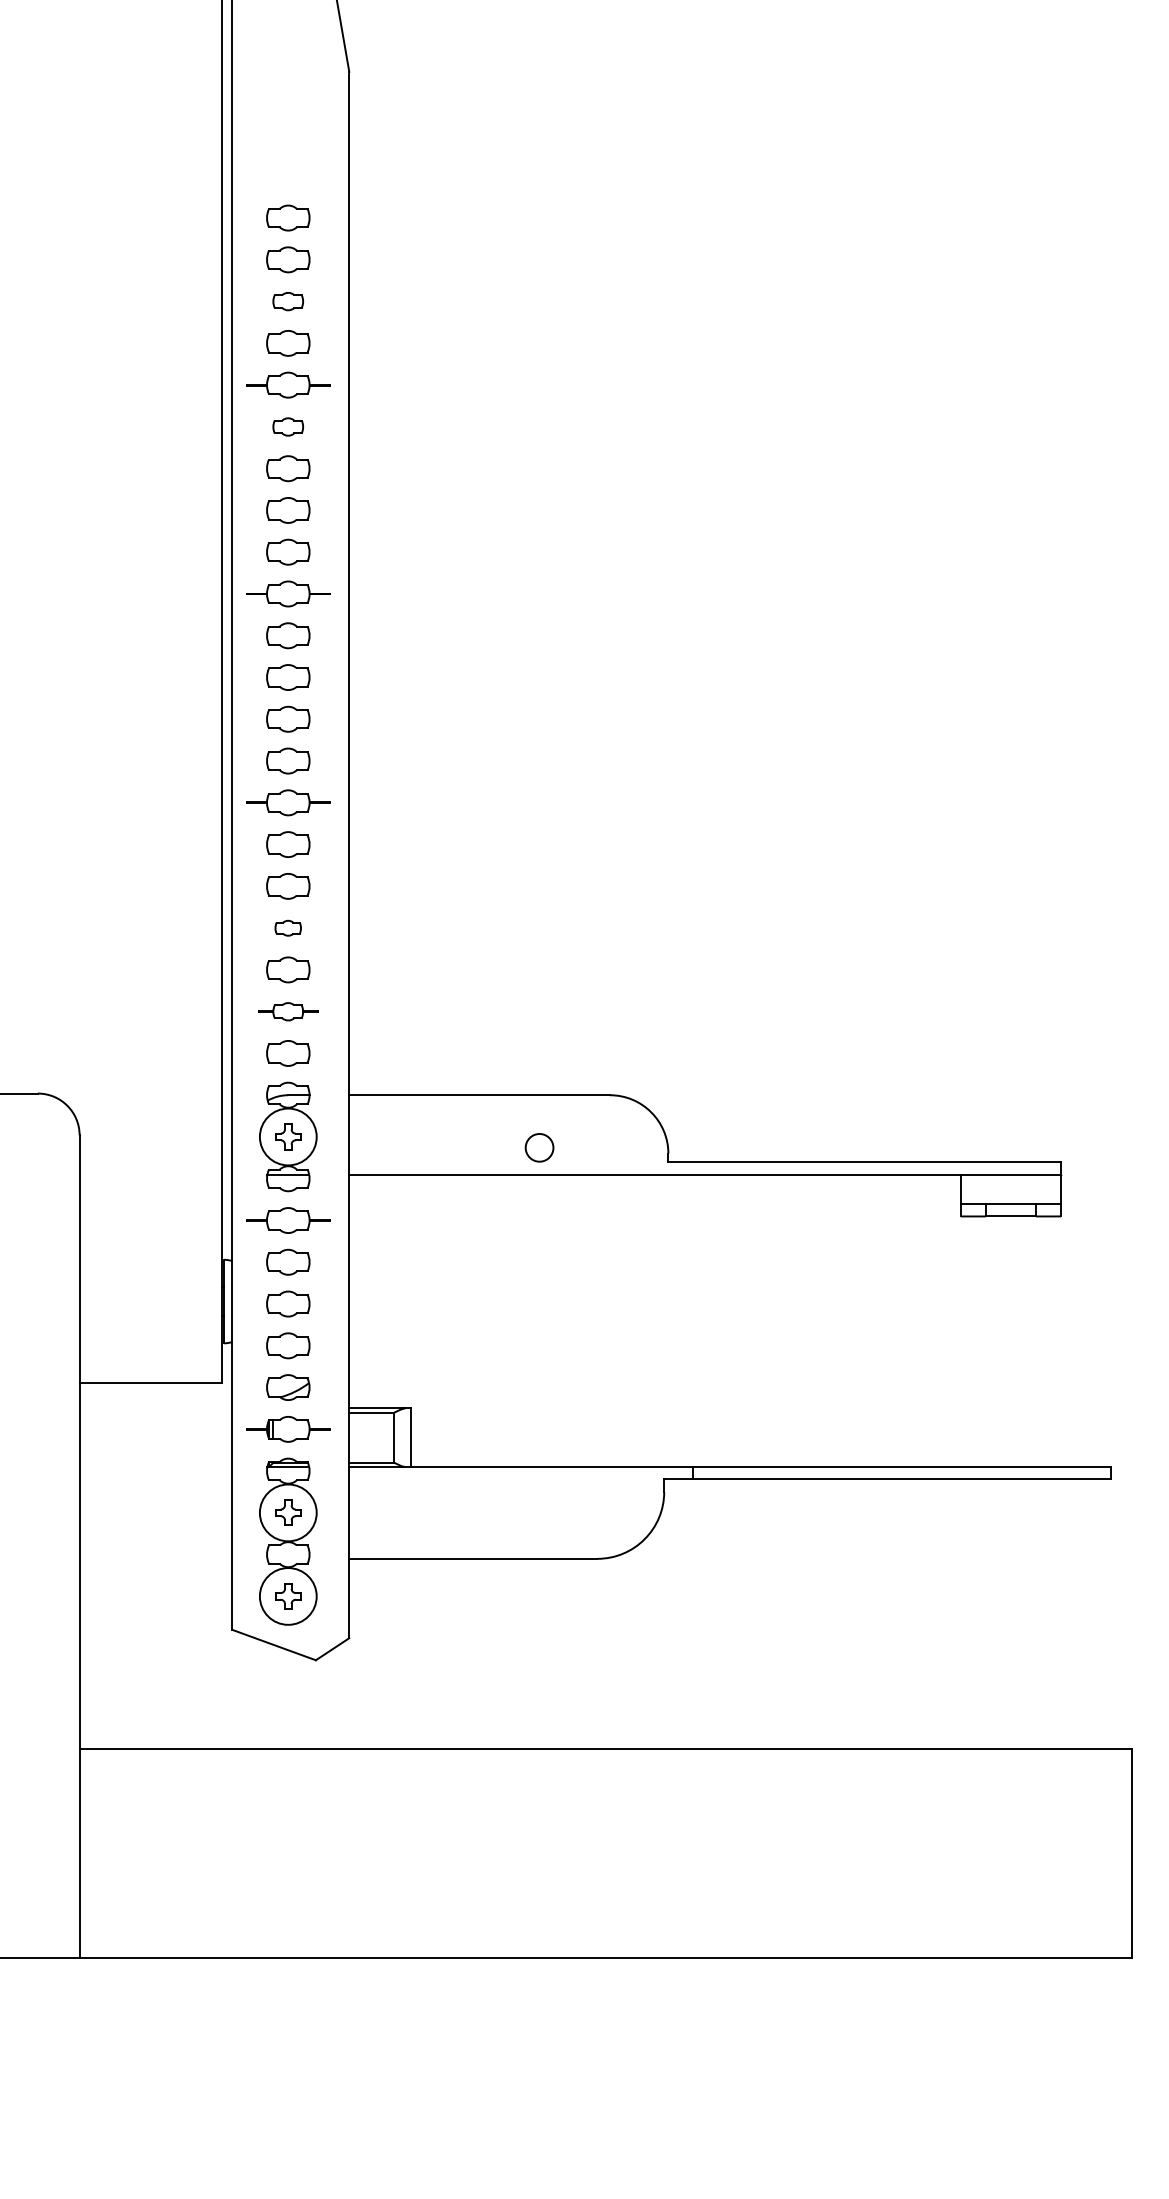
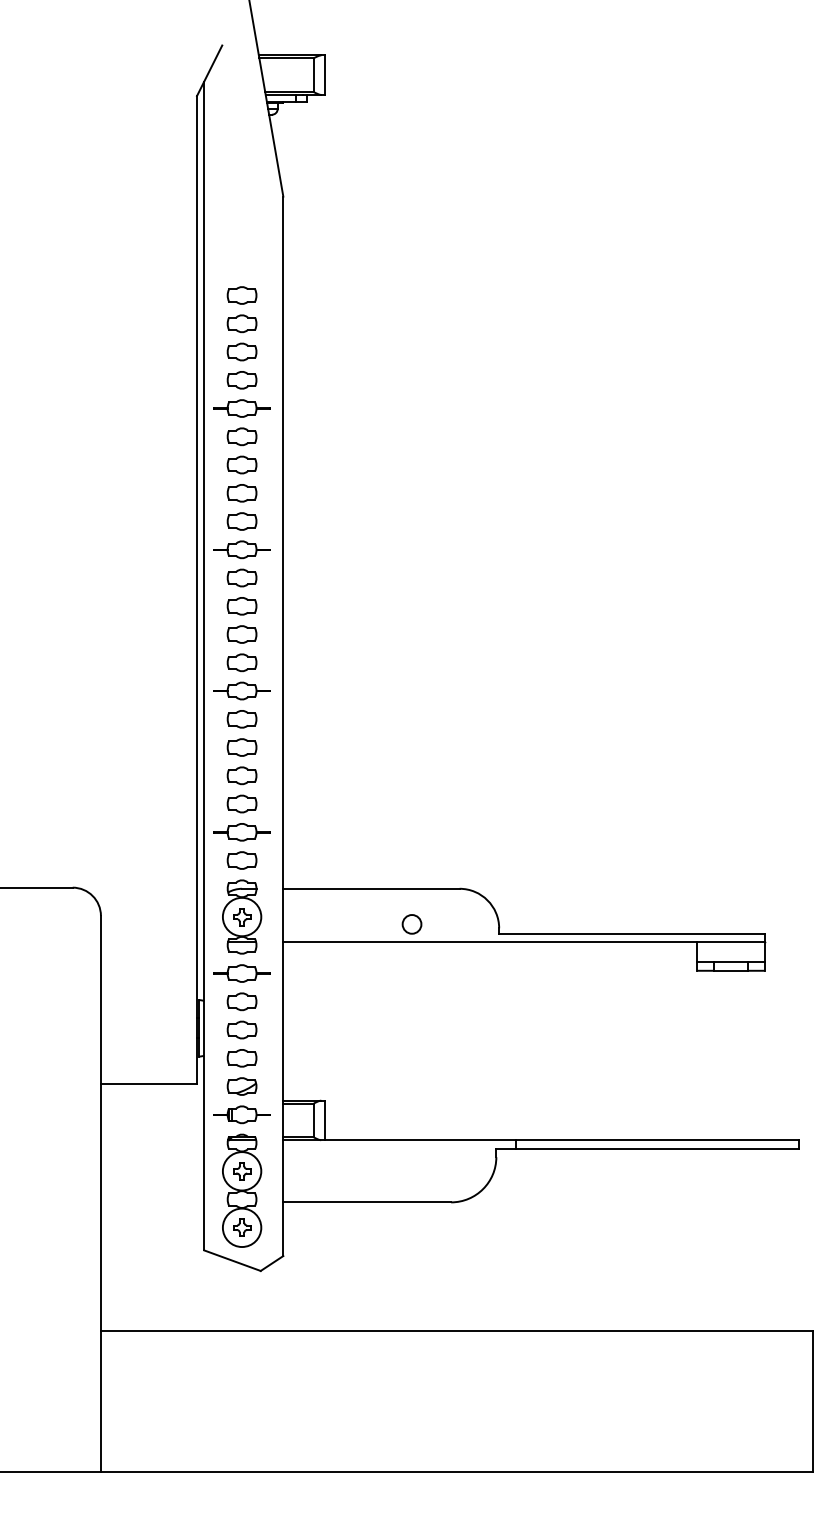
part: (287, 300) -> (241, 351), size x1.43
part: (287, 426) -> (241, 436), size x1.43
part: (287, 927) -> (241, 775), size x1.67
part: (287, 1011) -> (241, 832), size x1.43

